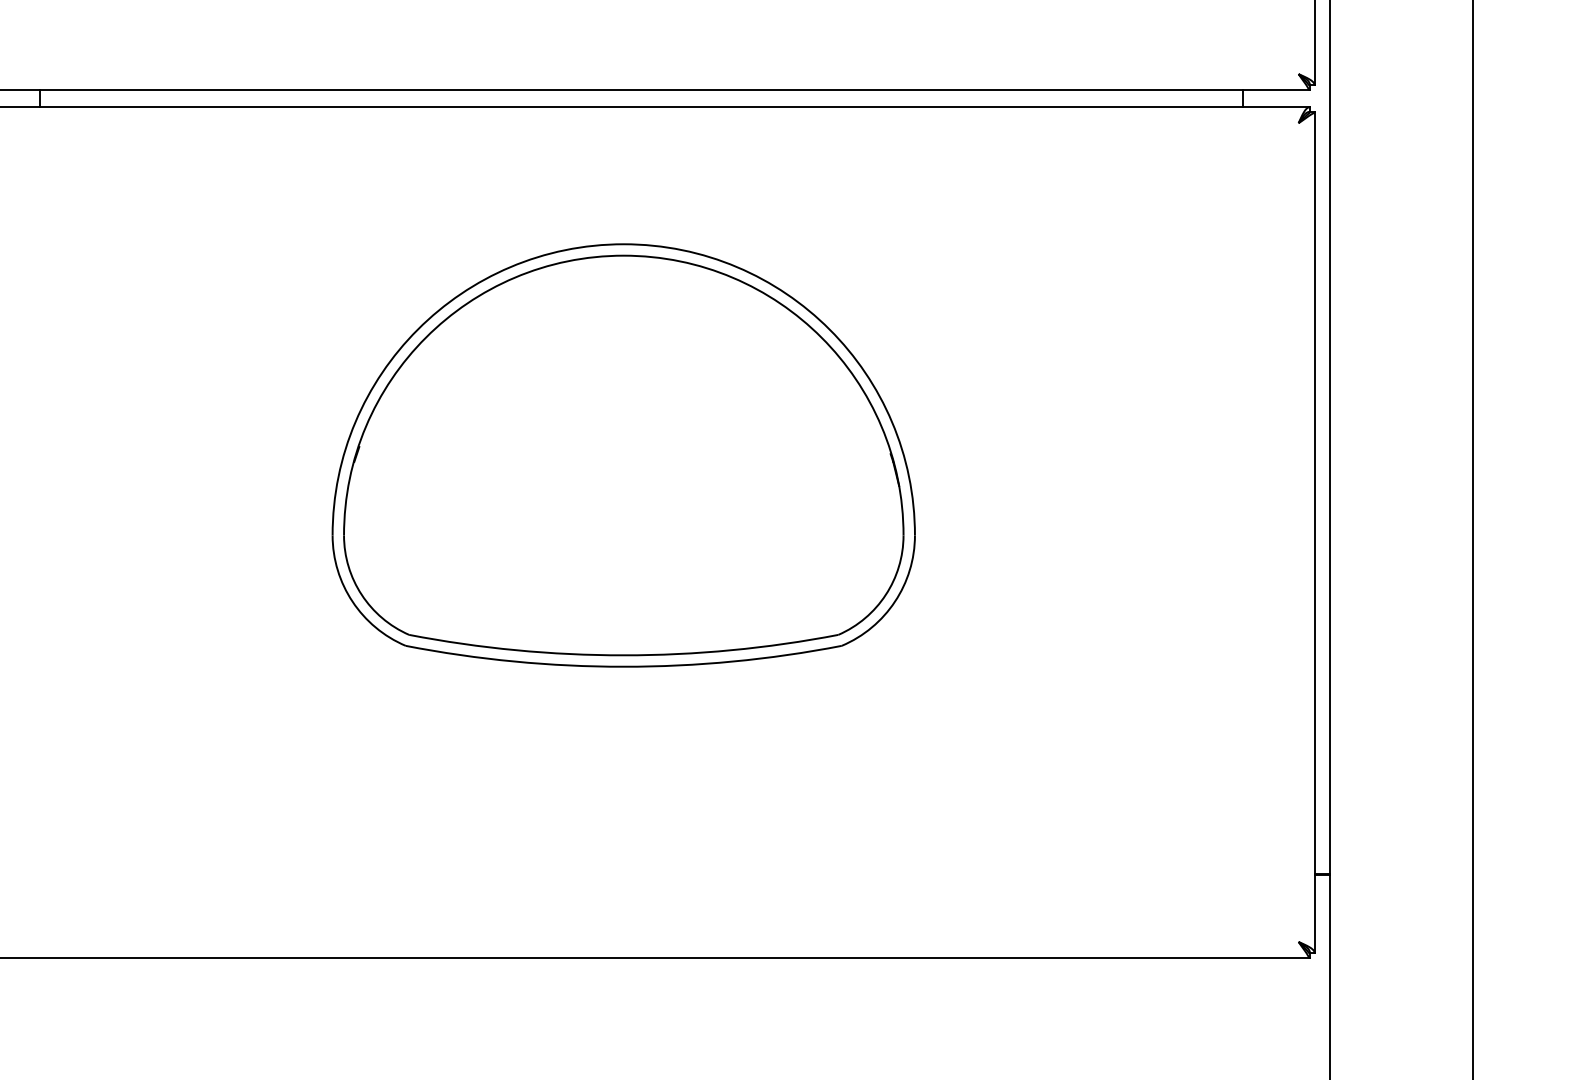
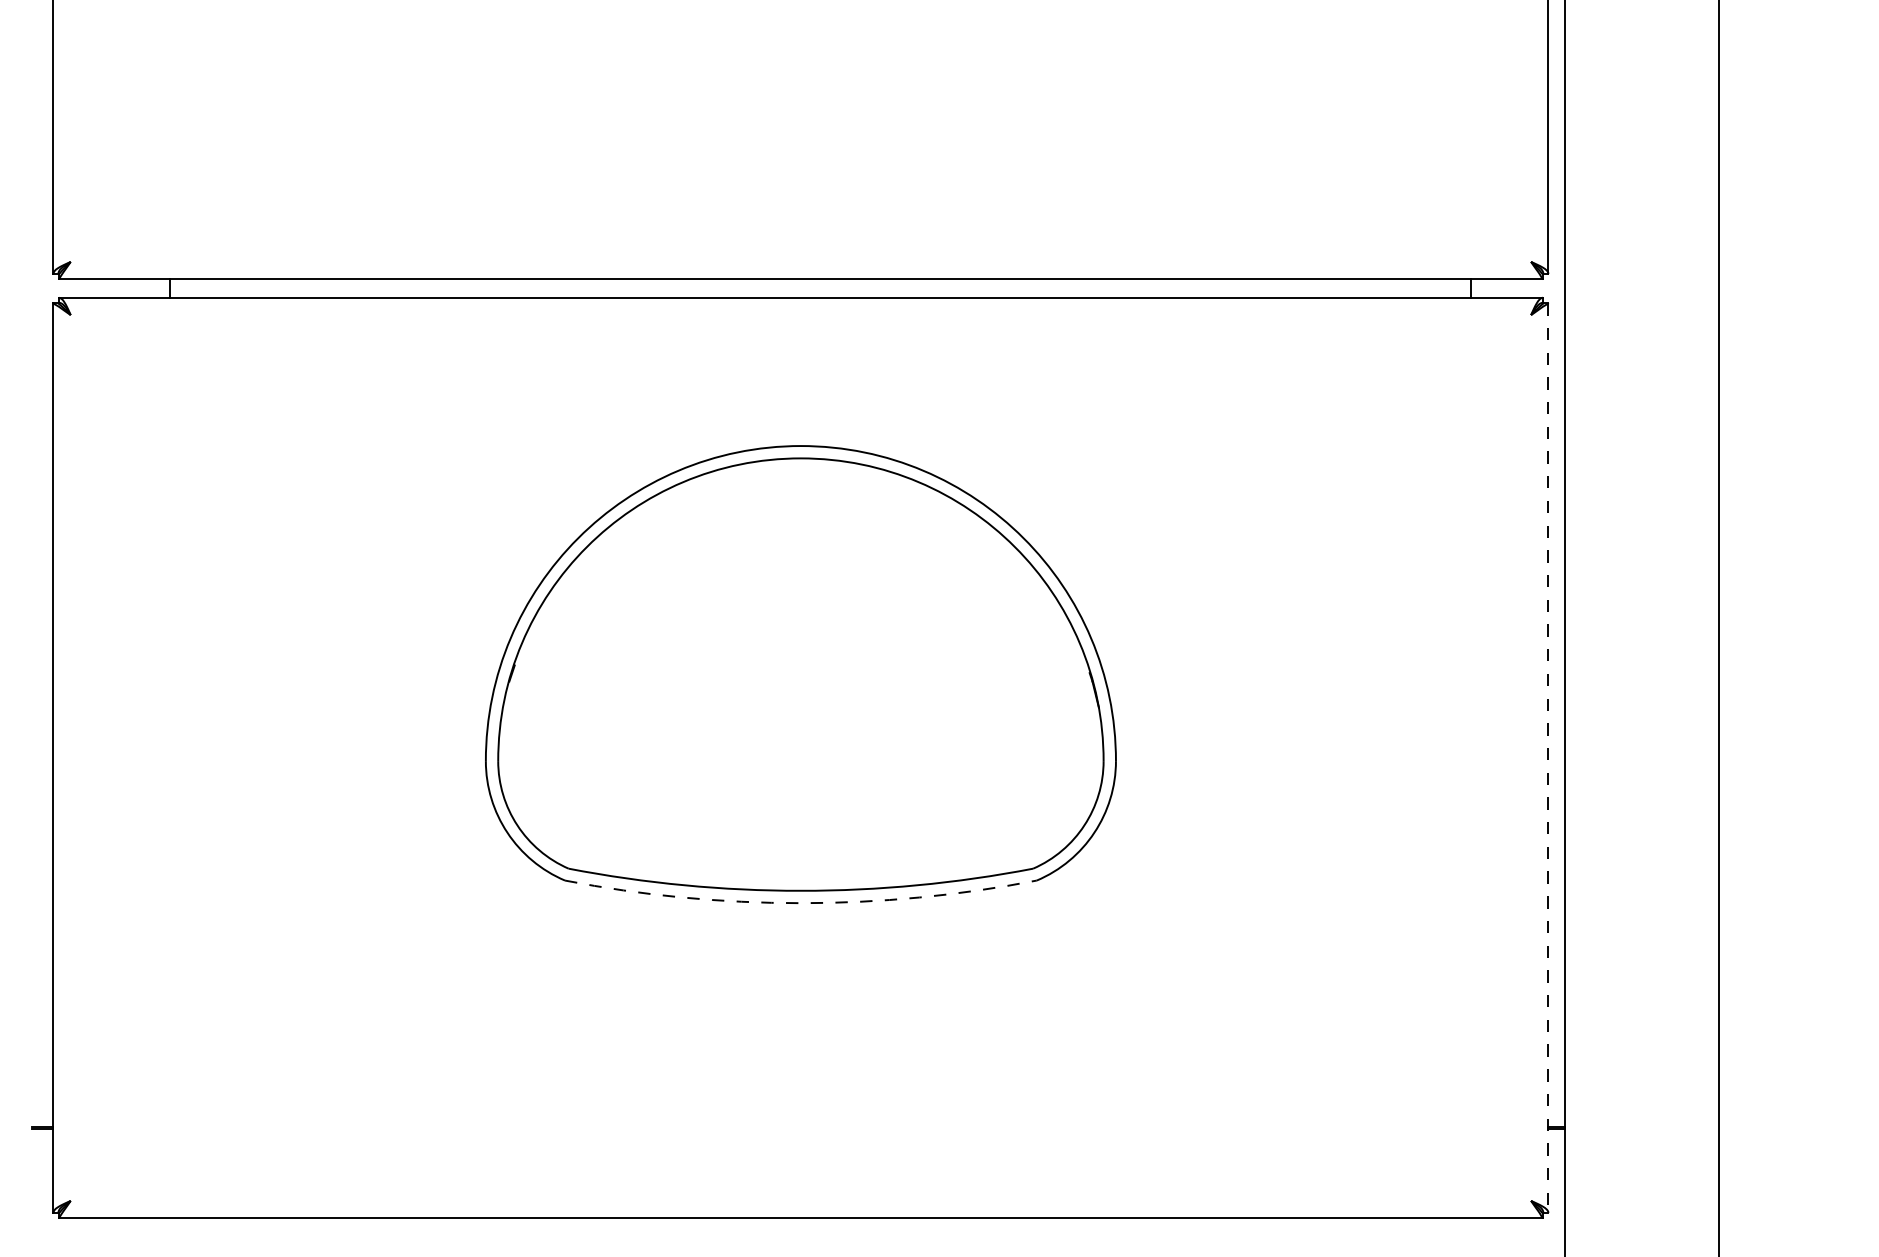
line: (1314, 533) -> (1548, 758), solid -> dashed
arc: (623, 667) -> (800, 903), solid -> dashed

